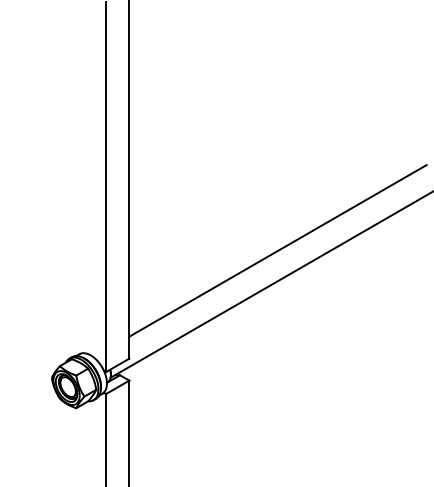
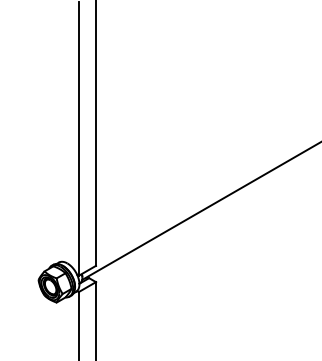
line: (278, 250) -> (206, 185), removed

